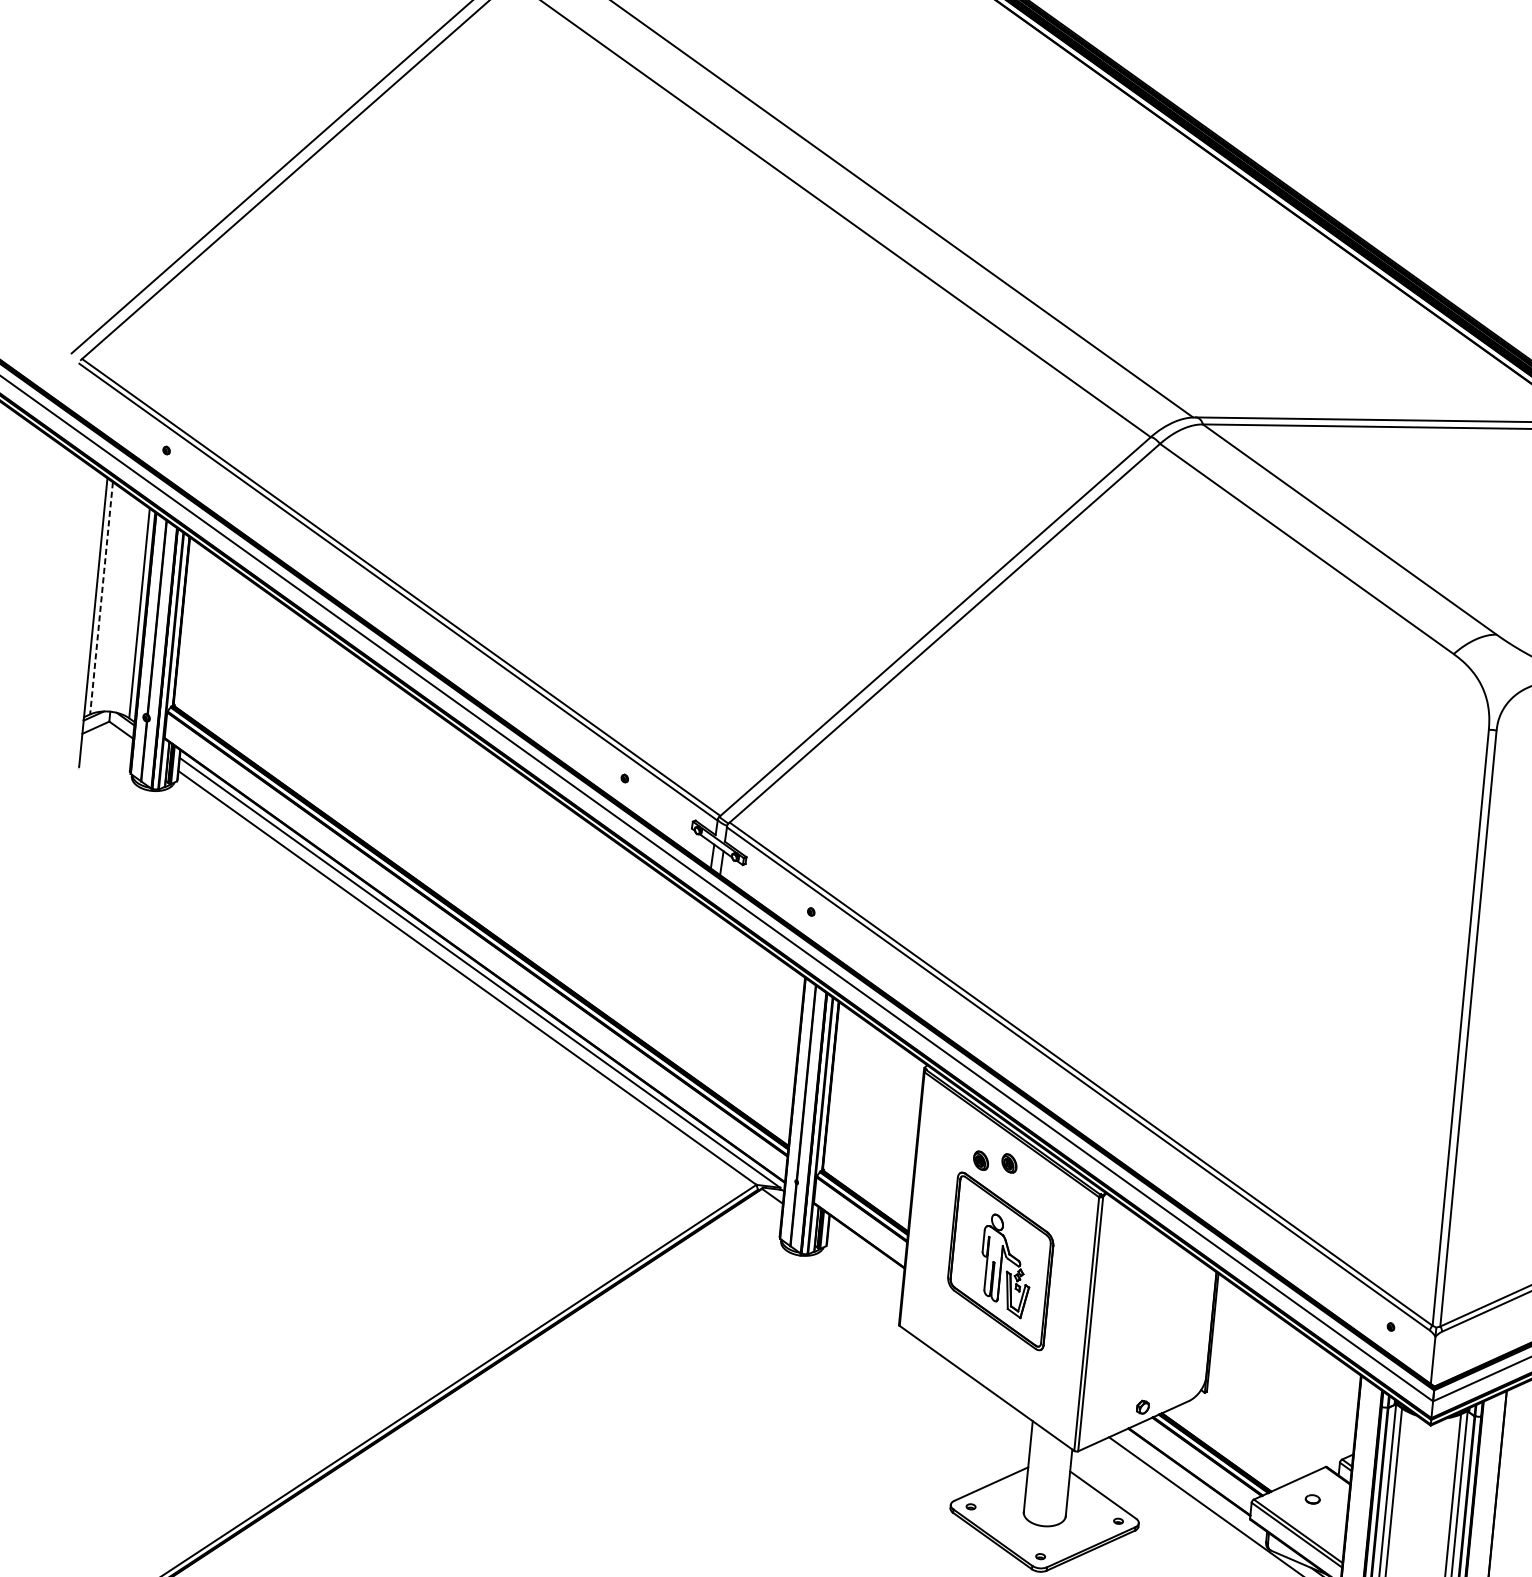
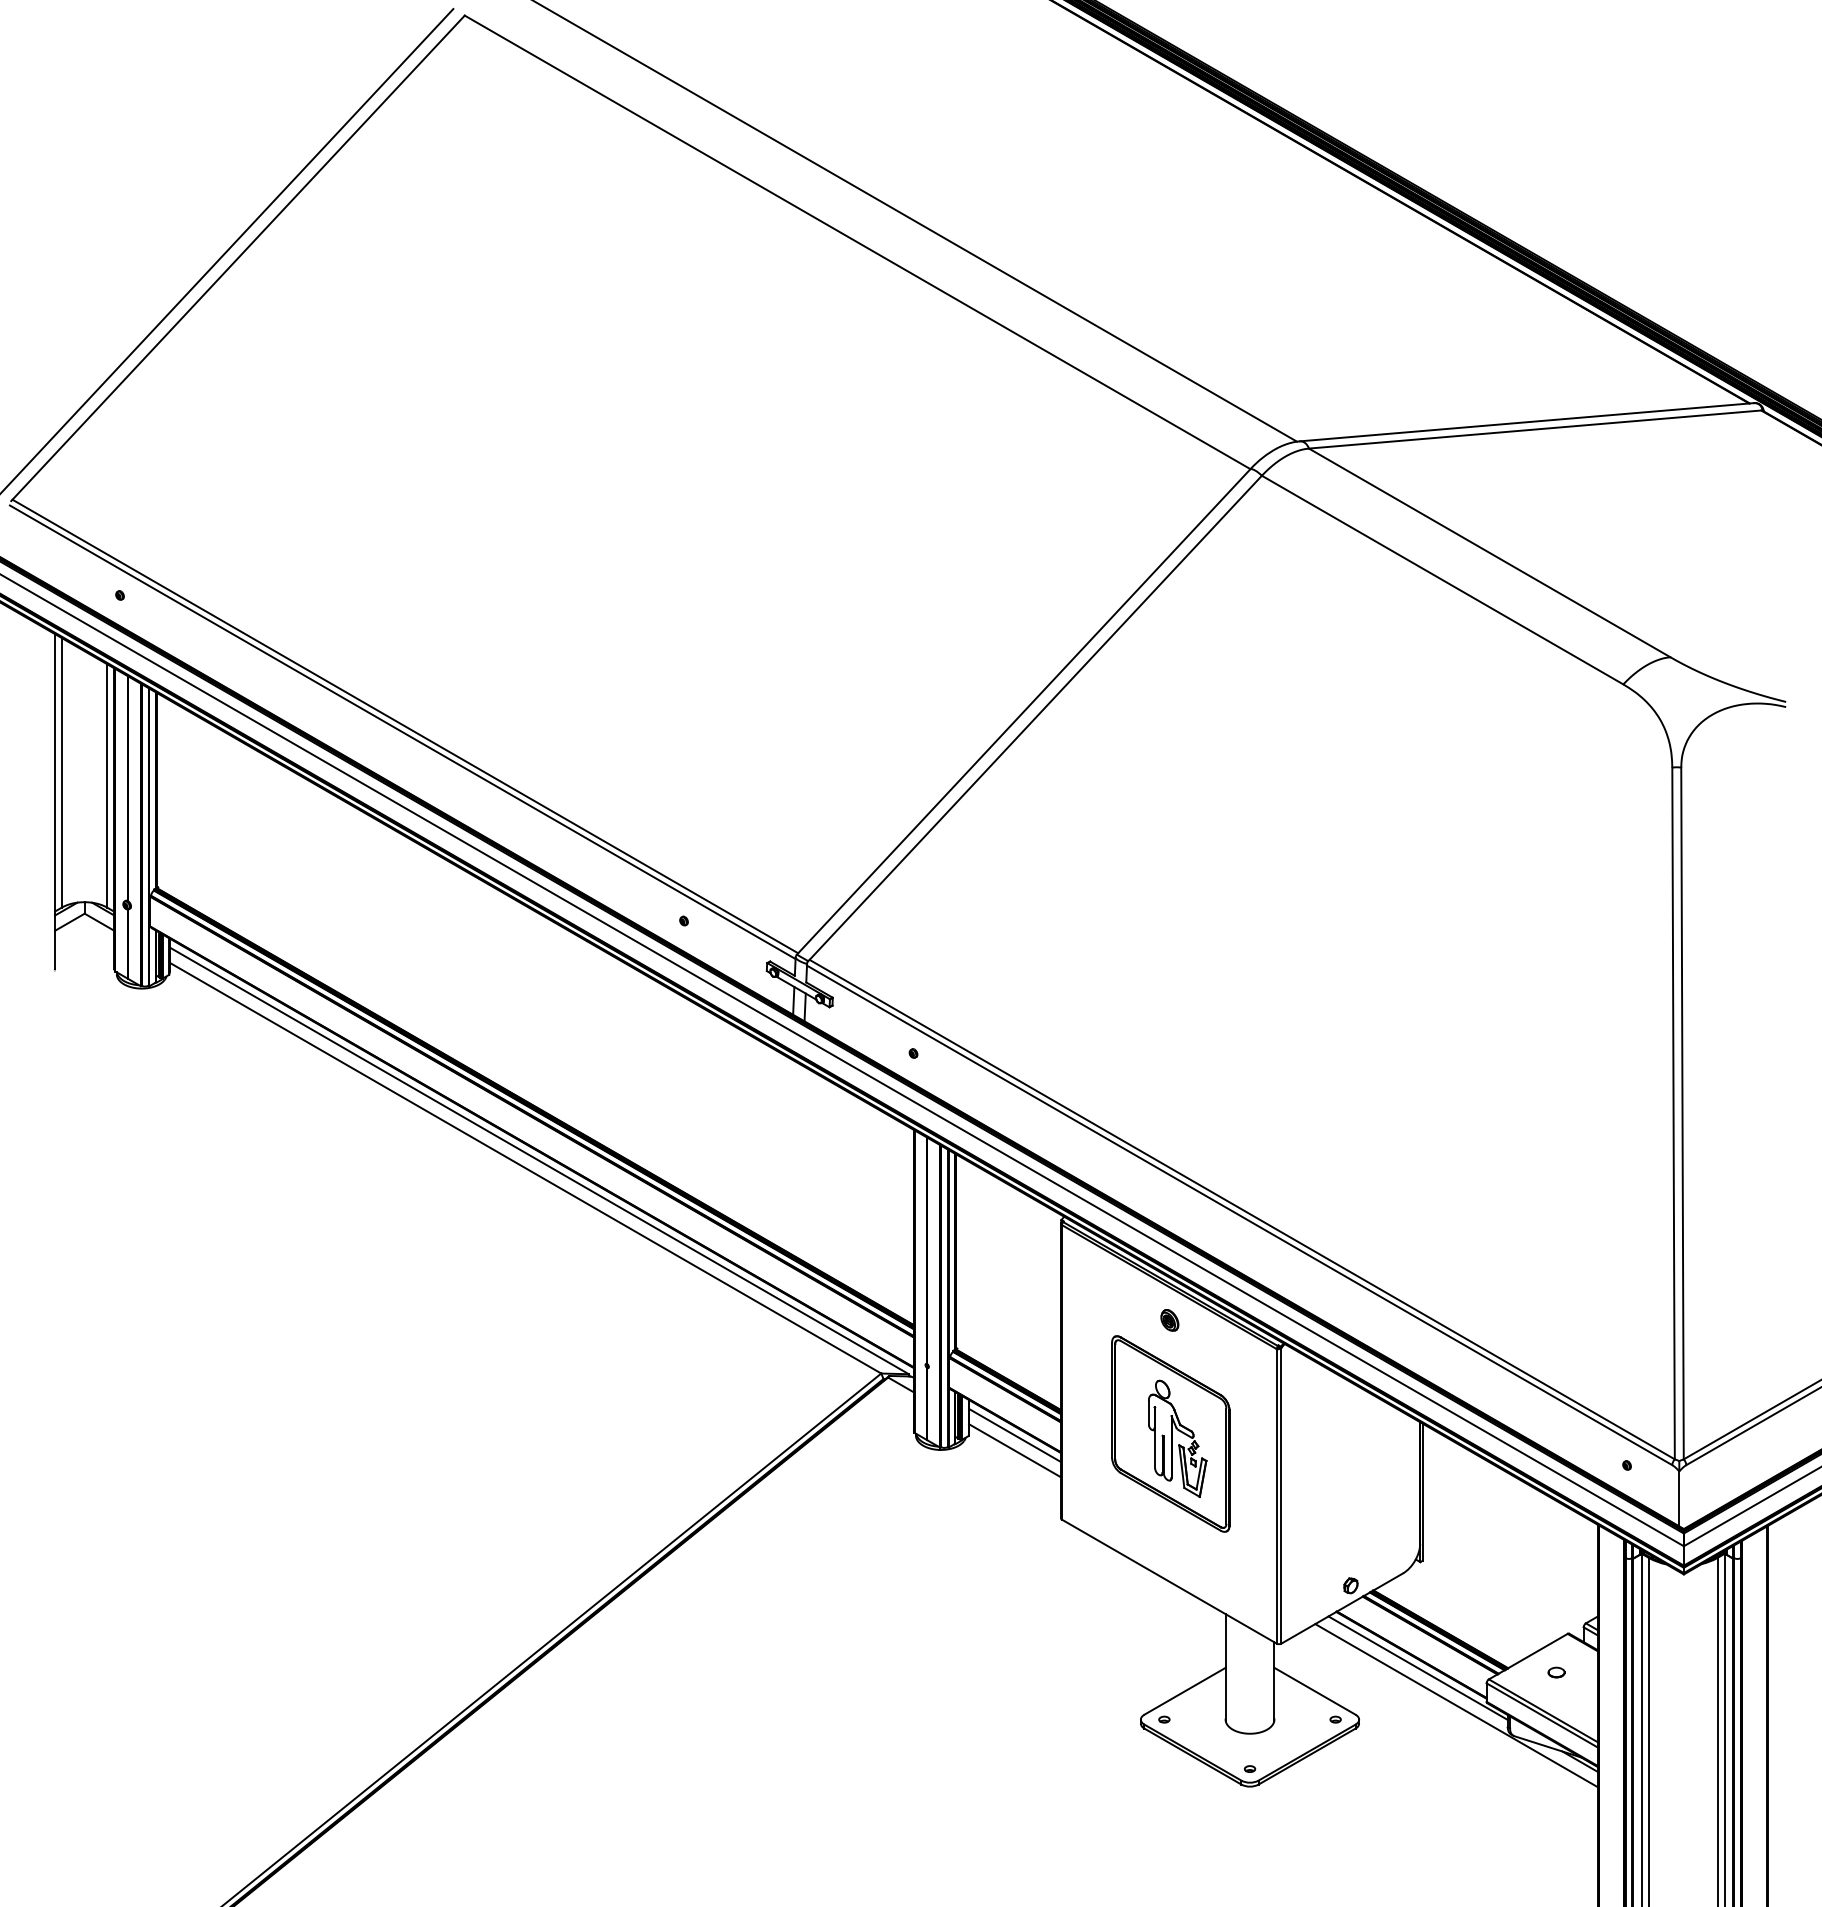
line: (101, 598) -> (61, 772), dashed -> solid
part: (980, 1160) -> (1136, 1320), removed
line: (865, 1249) -> (1014, 1435), added
line: (864, 1262) -> (1014, 1450), added
line: (1193, 1483) -> (1417, 1667), added

